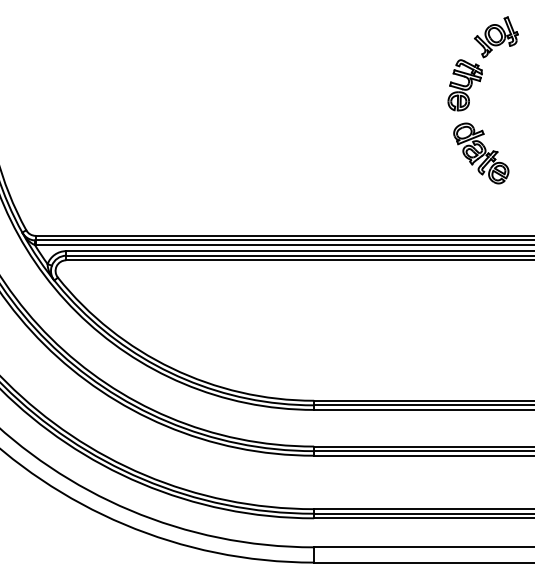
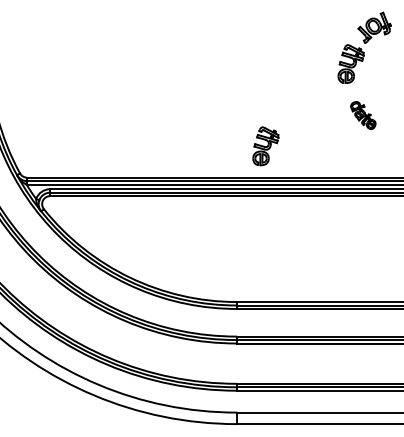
part: (481, 153) -> (363, 115), size x0.6
part: (351, 194) -> (265, 146), added

